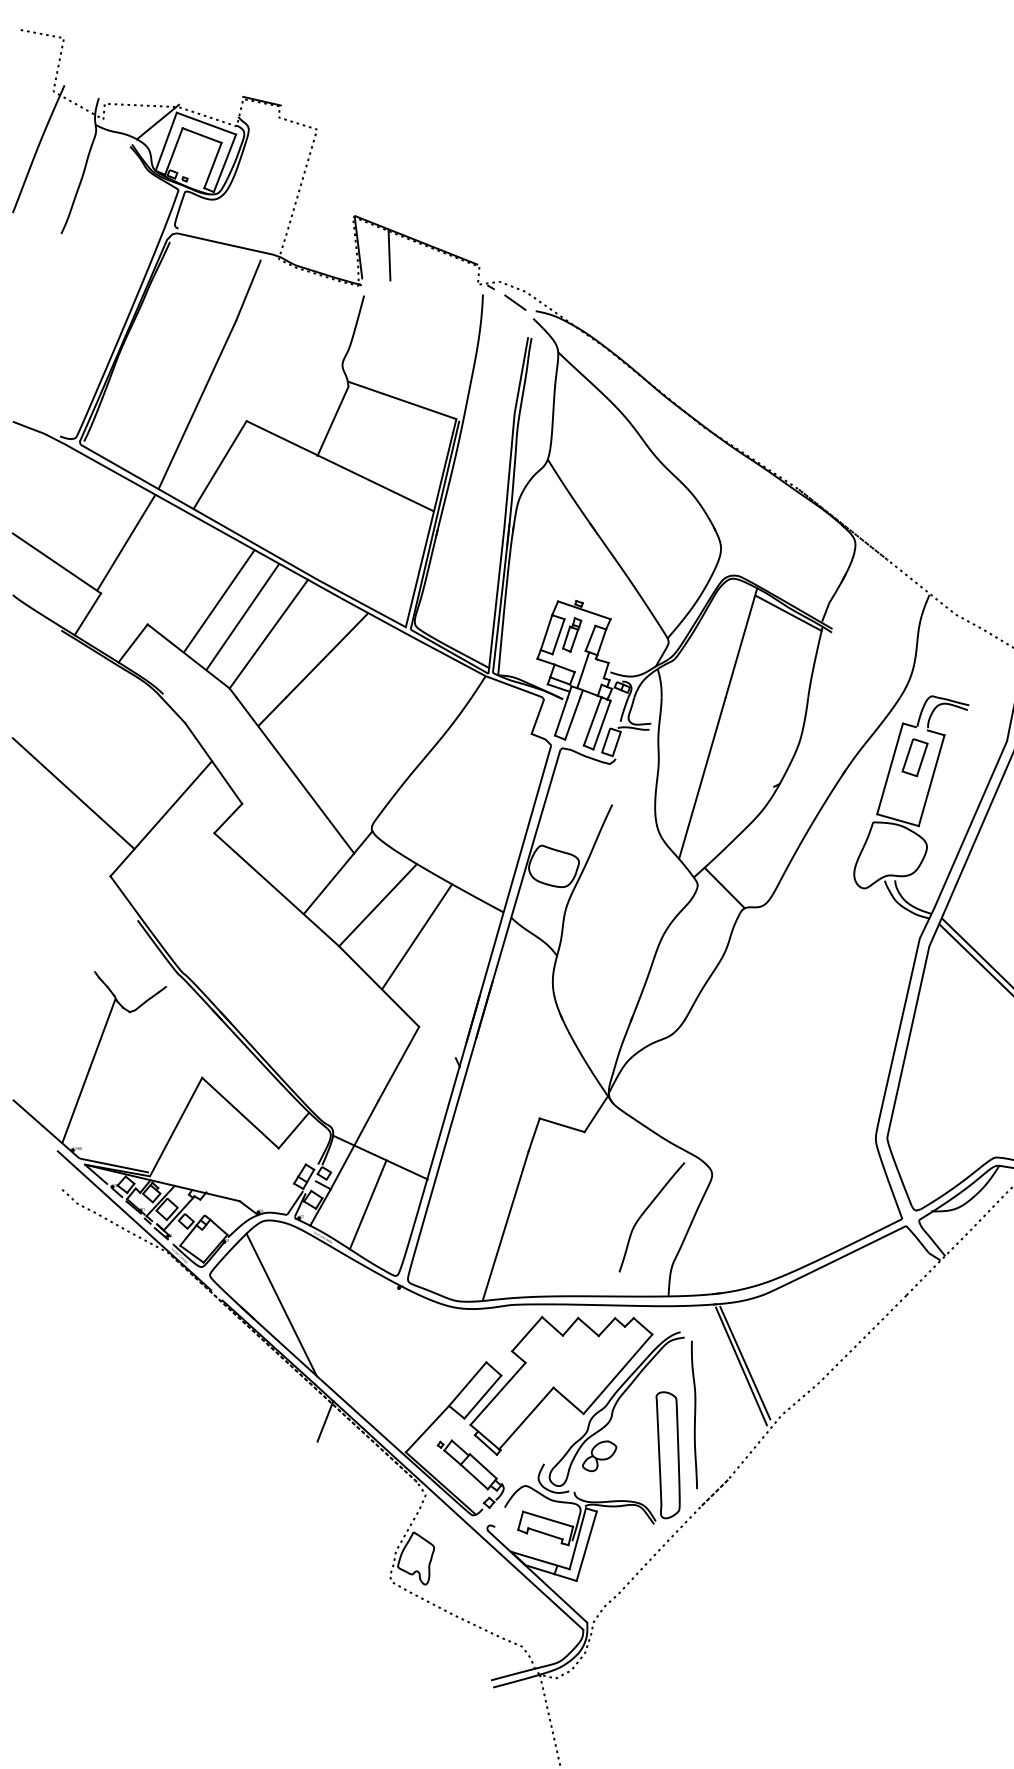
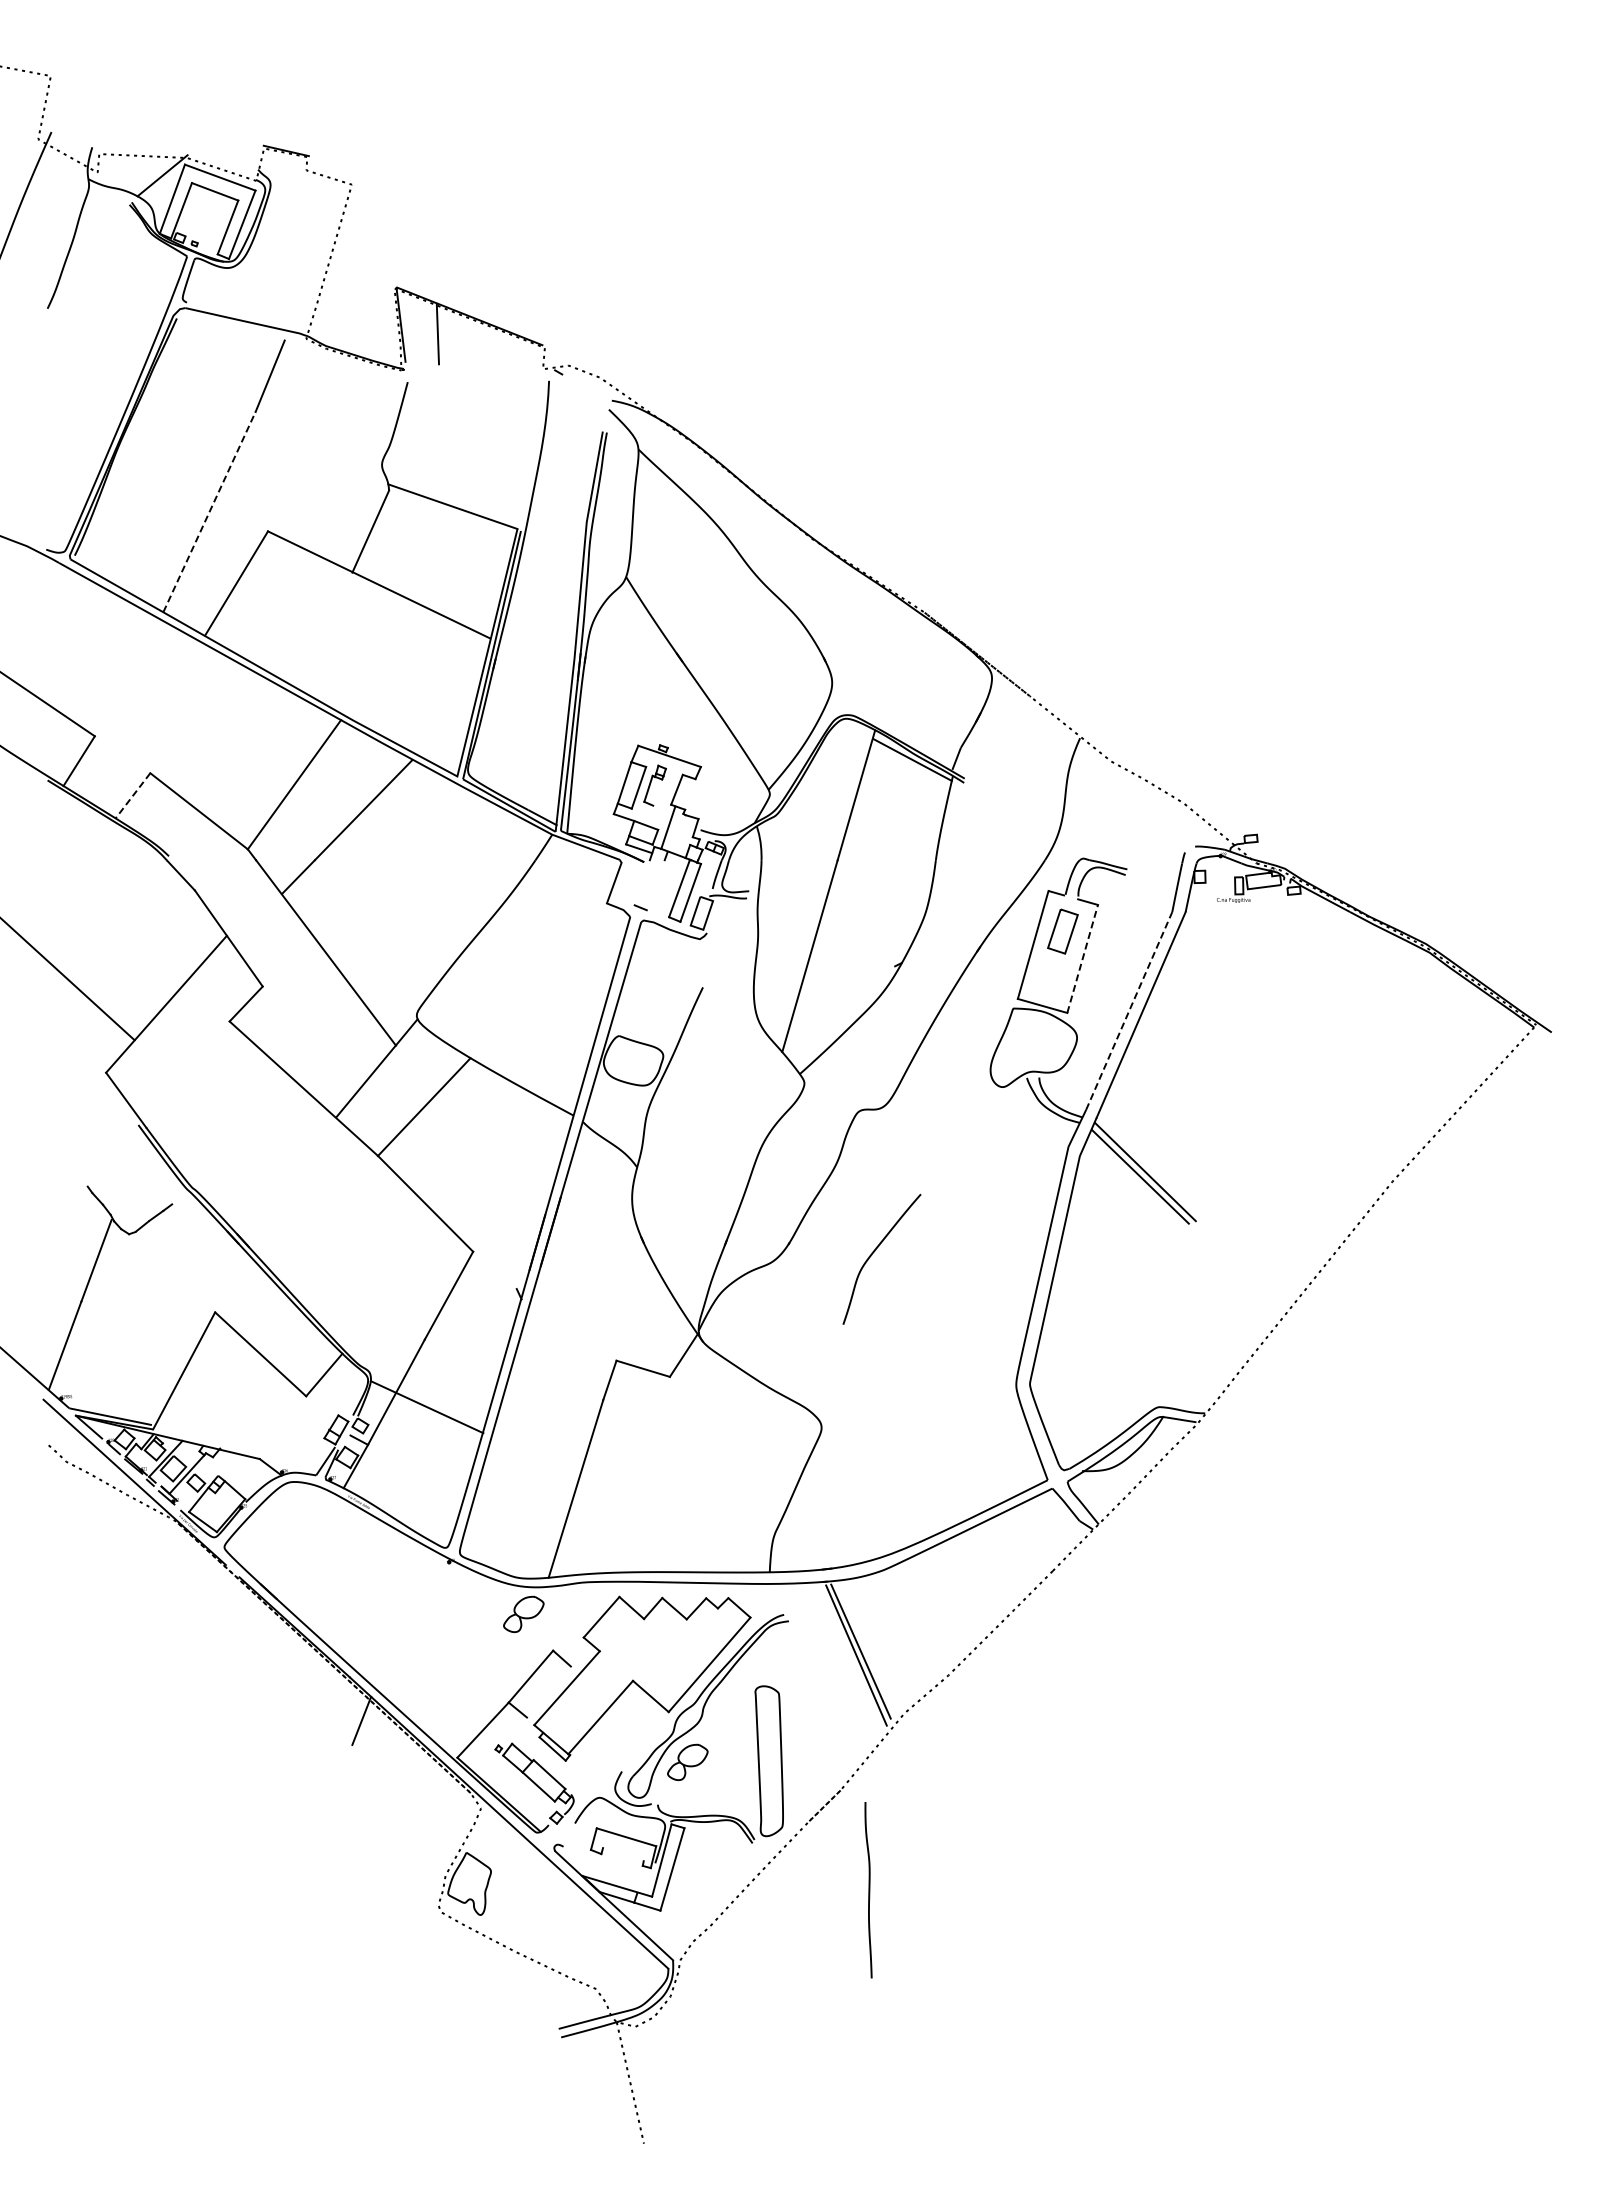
line: (515, 302) -> (587, 390), removed
line: (197, 404) -> (209, 511), solid -> dashed
line: (125, 542) -> (124, 675), removed
line: (219, 601) -> (235, 745), removed
line: (242, 616) -> (263, 763), removed
line: (574, 640) -> (657, 792), removed
line: (601, 642) -> (690, 794), removed
line: (132, 644) -> (132, 796), solid -> dashed
line: (560, 716) -> (641, 882), removed
line: (572, 718) -> (655, 885), removed
line: (931, 780) -> (1082, 958), solid -> dashed
line: (971, 823) -> (1129, 1010), solid -> dashed
line: (724, 887) -> (836, 1086), removed
line: (416, 936) -> (470, 1144), removed
line: (368, 1204) -> (412, 1463), removed
curve: (646, 1210) -> (875, 1251), moved
line: (281, 1304) -> (309, 1581), removed
part: (461, 1331) -> (523, 1613), added
line: (482, 1396) -> (548, 1691), removed
curve: (694, 1415) -> (868, 1890), moved
line: (545, 1533) -> (623, 1854), removed

